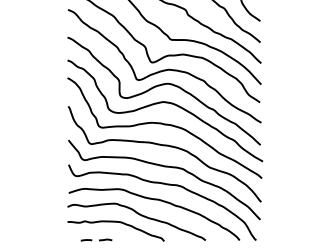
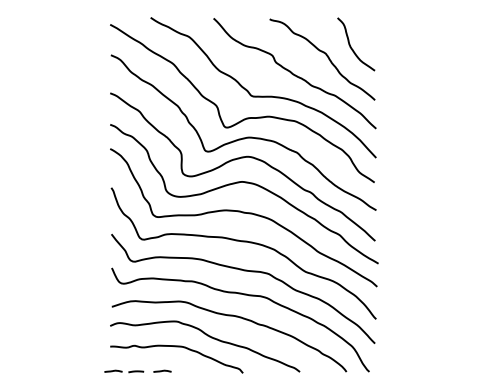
line: (69, 239) -> (113, 370), added

